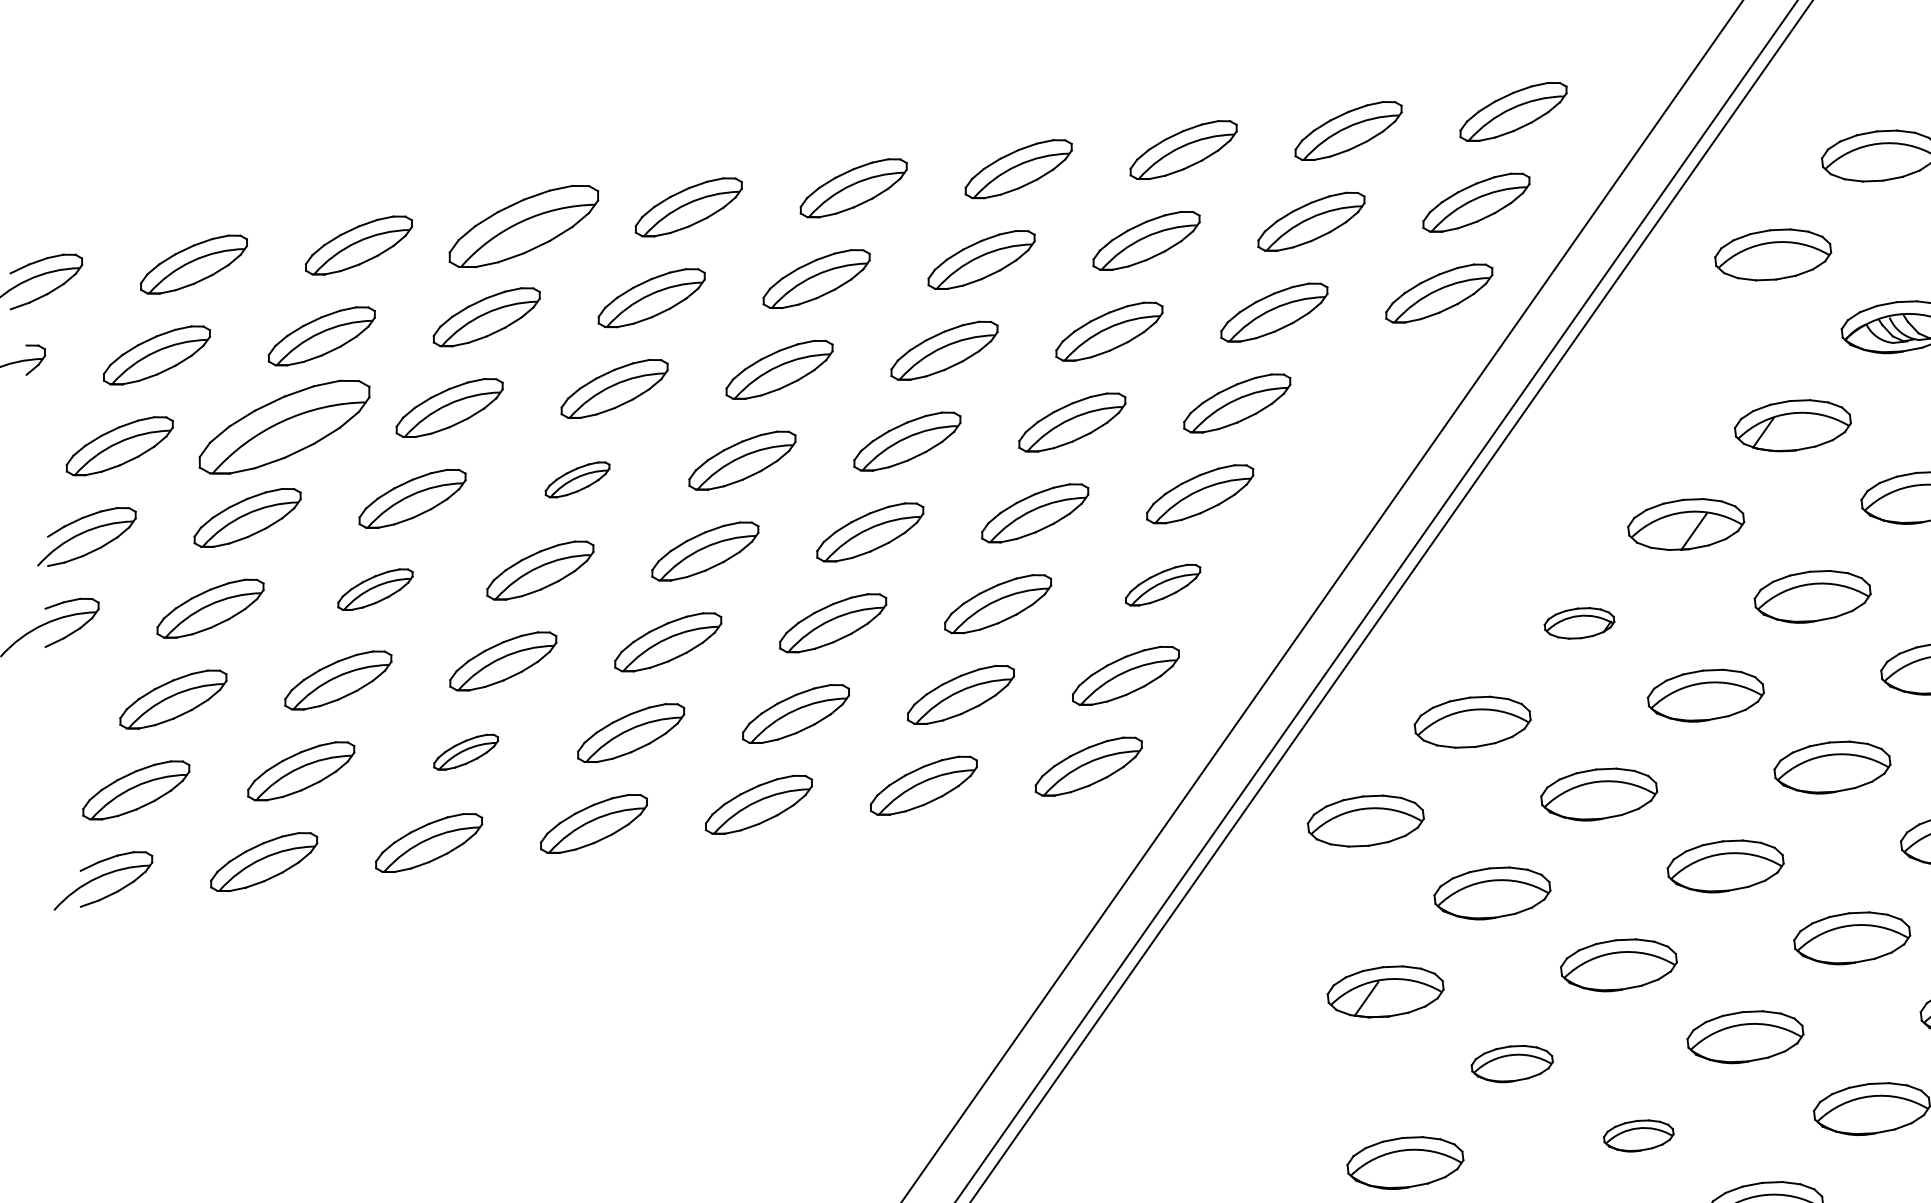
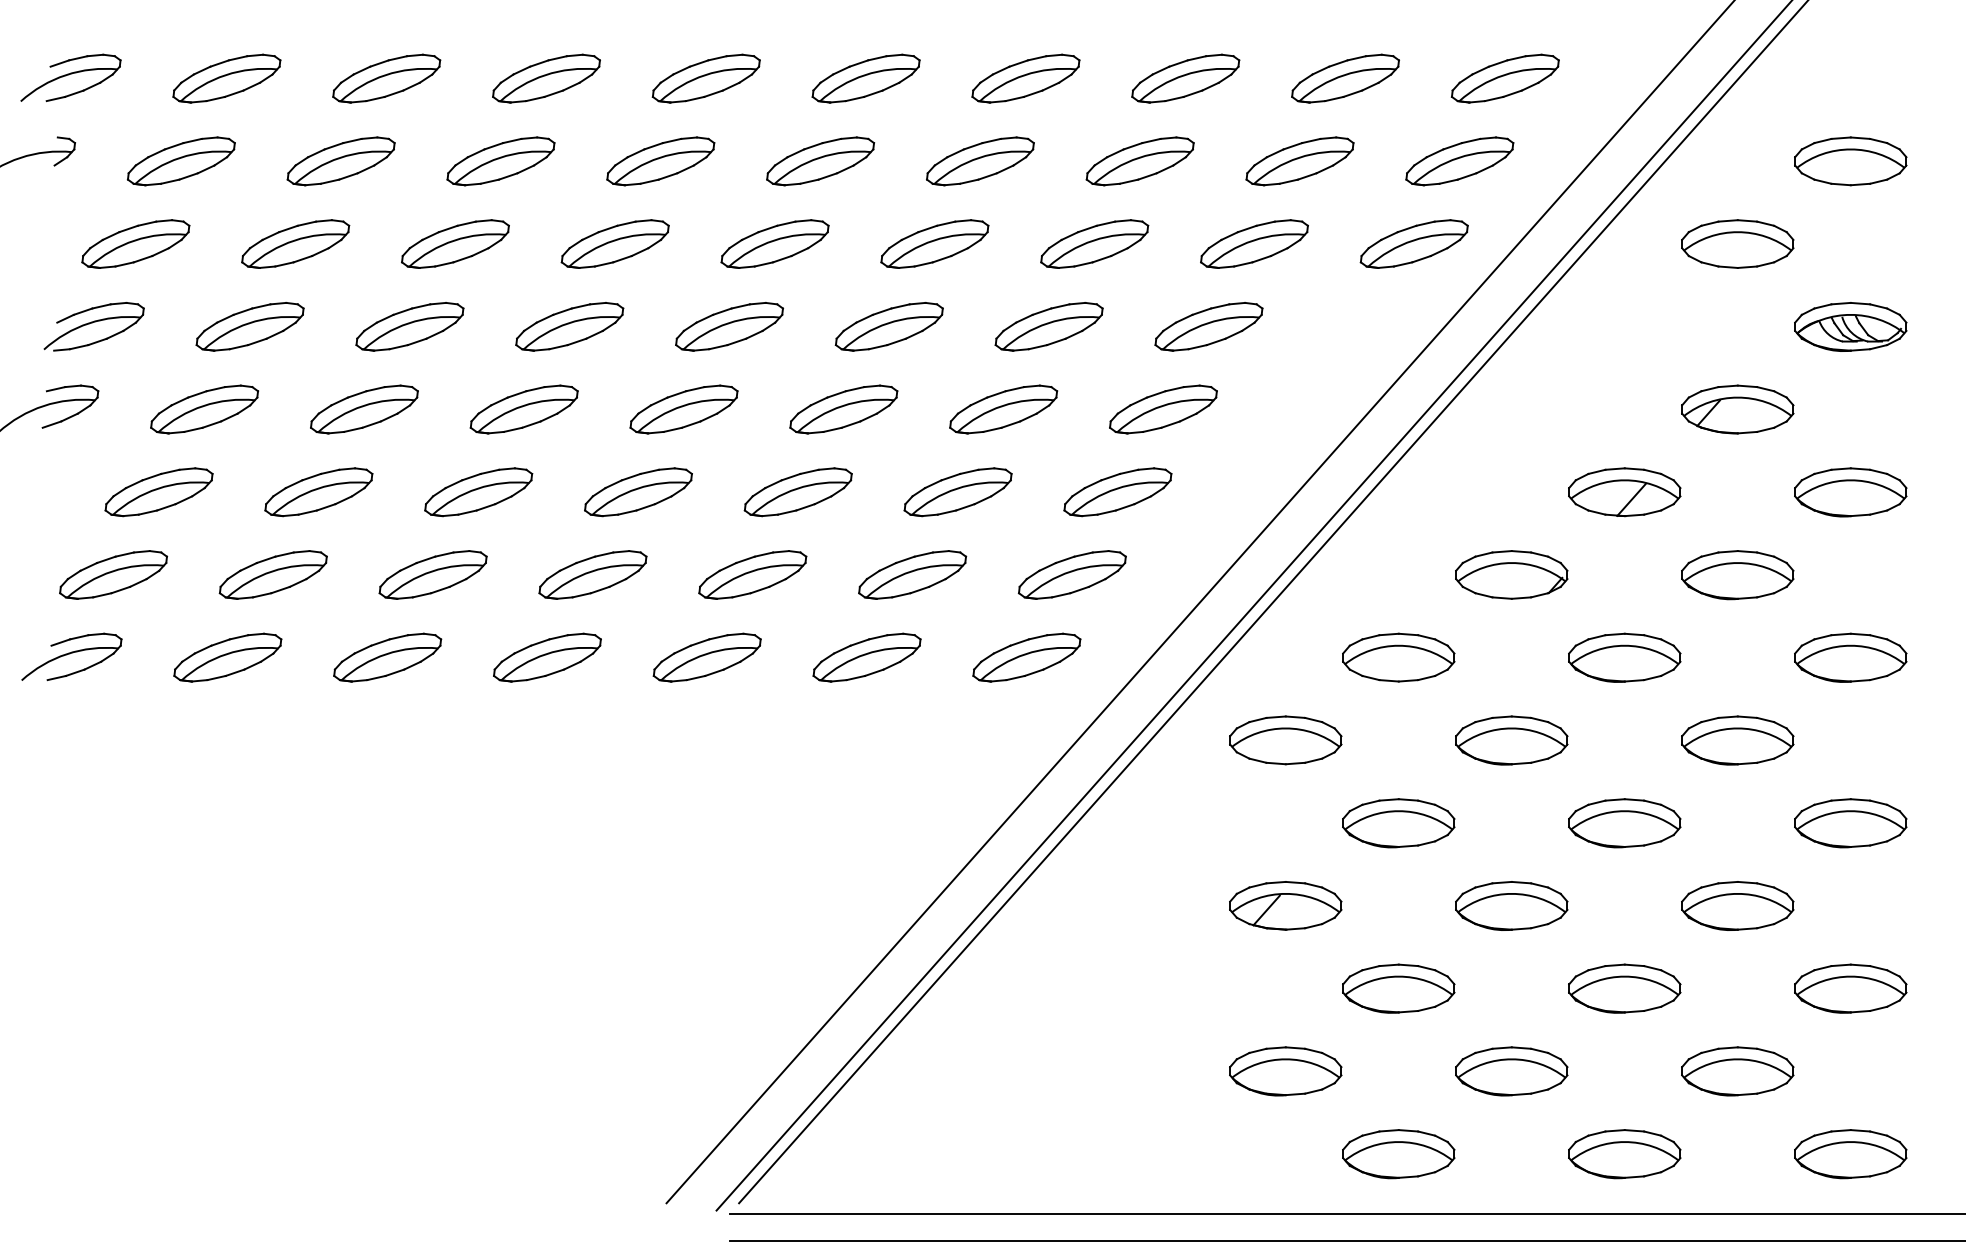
part: (523, 226) -> (546, 78), size x0.71
part: (284, 426) -> (295, 243), size x0.62
part: (577, 479) -> (569, 326), size x1.67
part: (1162, 585) -> (1117, 492), size x1.43
part: (375, 589) -> (364, 409), size x1.43
part: (1579, 622) -> (1511, 574), size x1.67
part: (465, 751) -> (432, 574), size x1.67
part: (1511, 1063) -> (1398, 988), size x1.43
part: (1638, 1135) -> (1511, 1071), size x1.67

